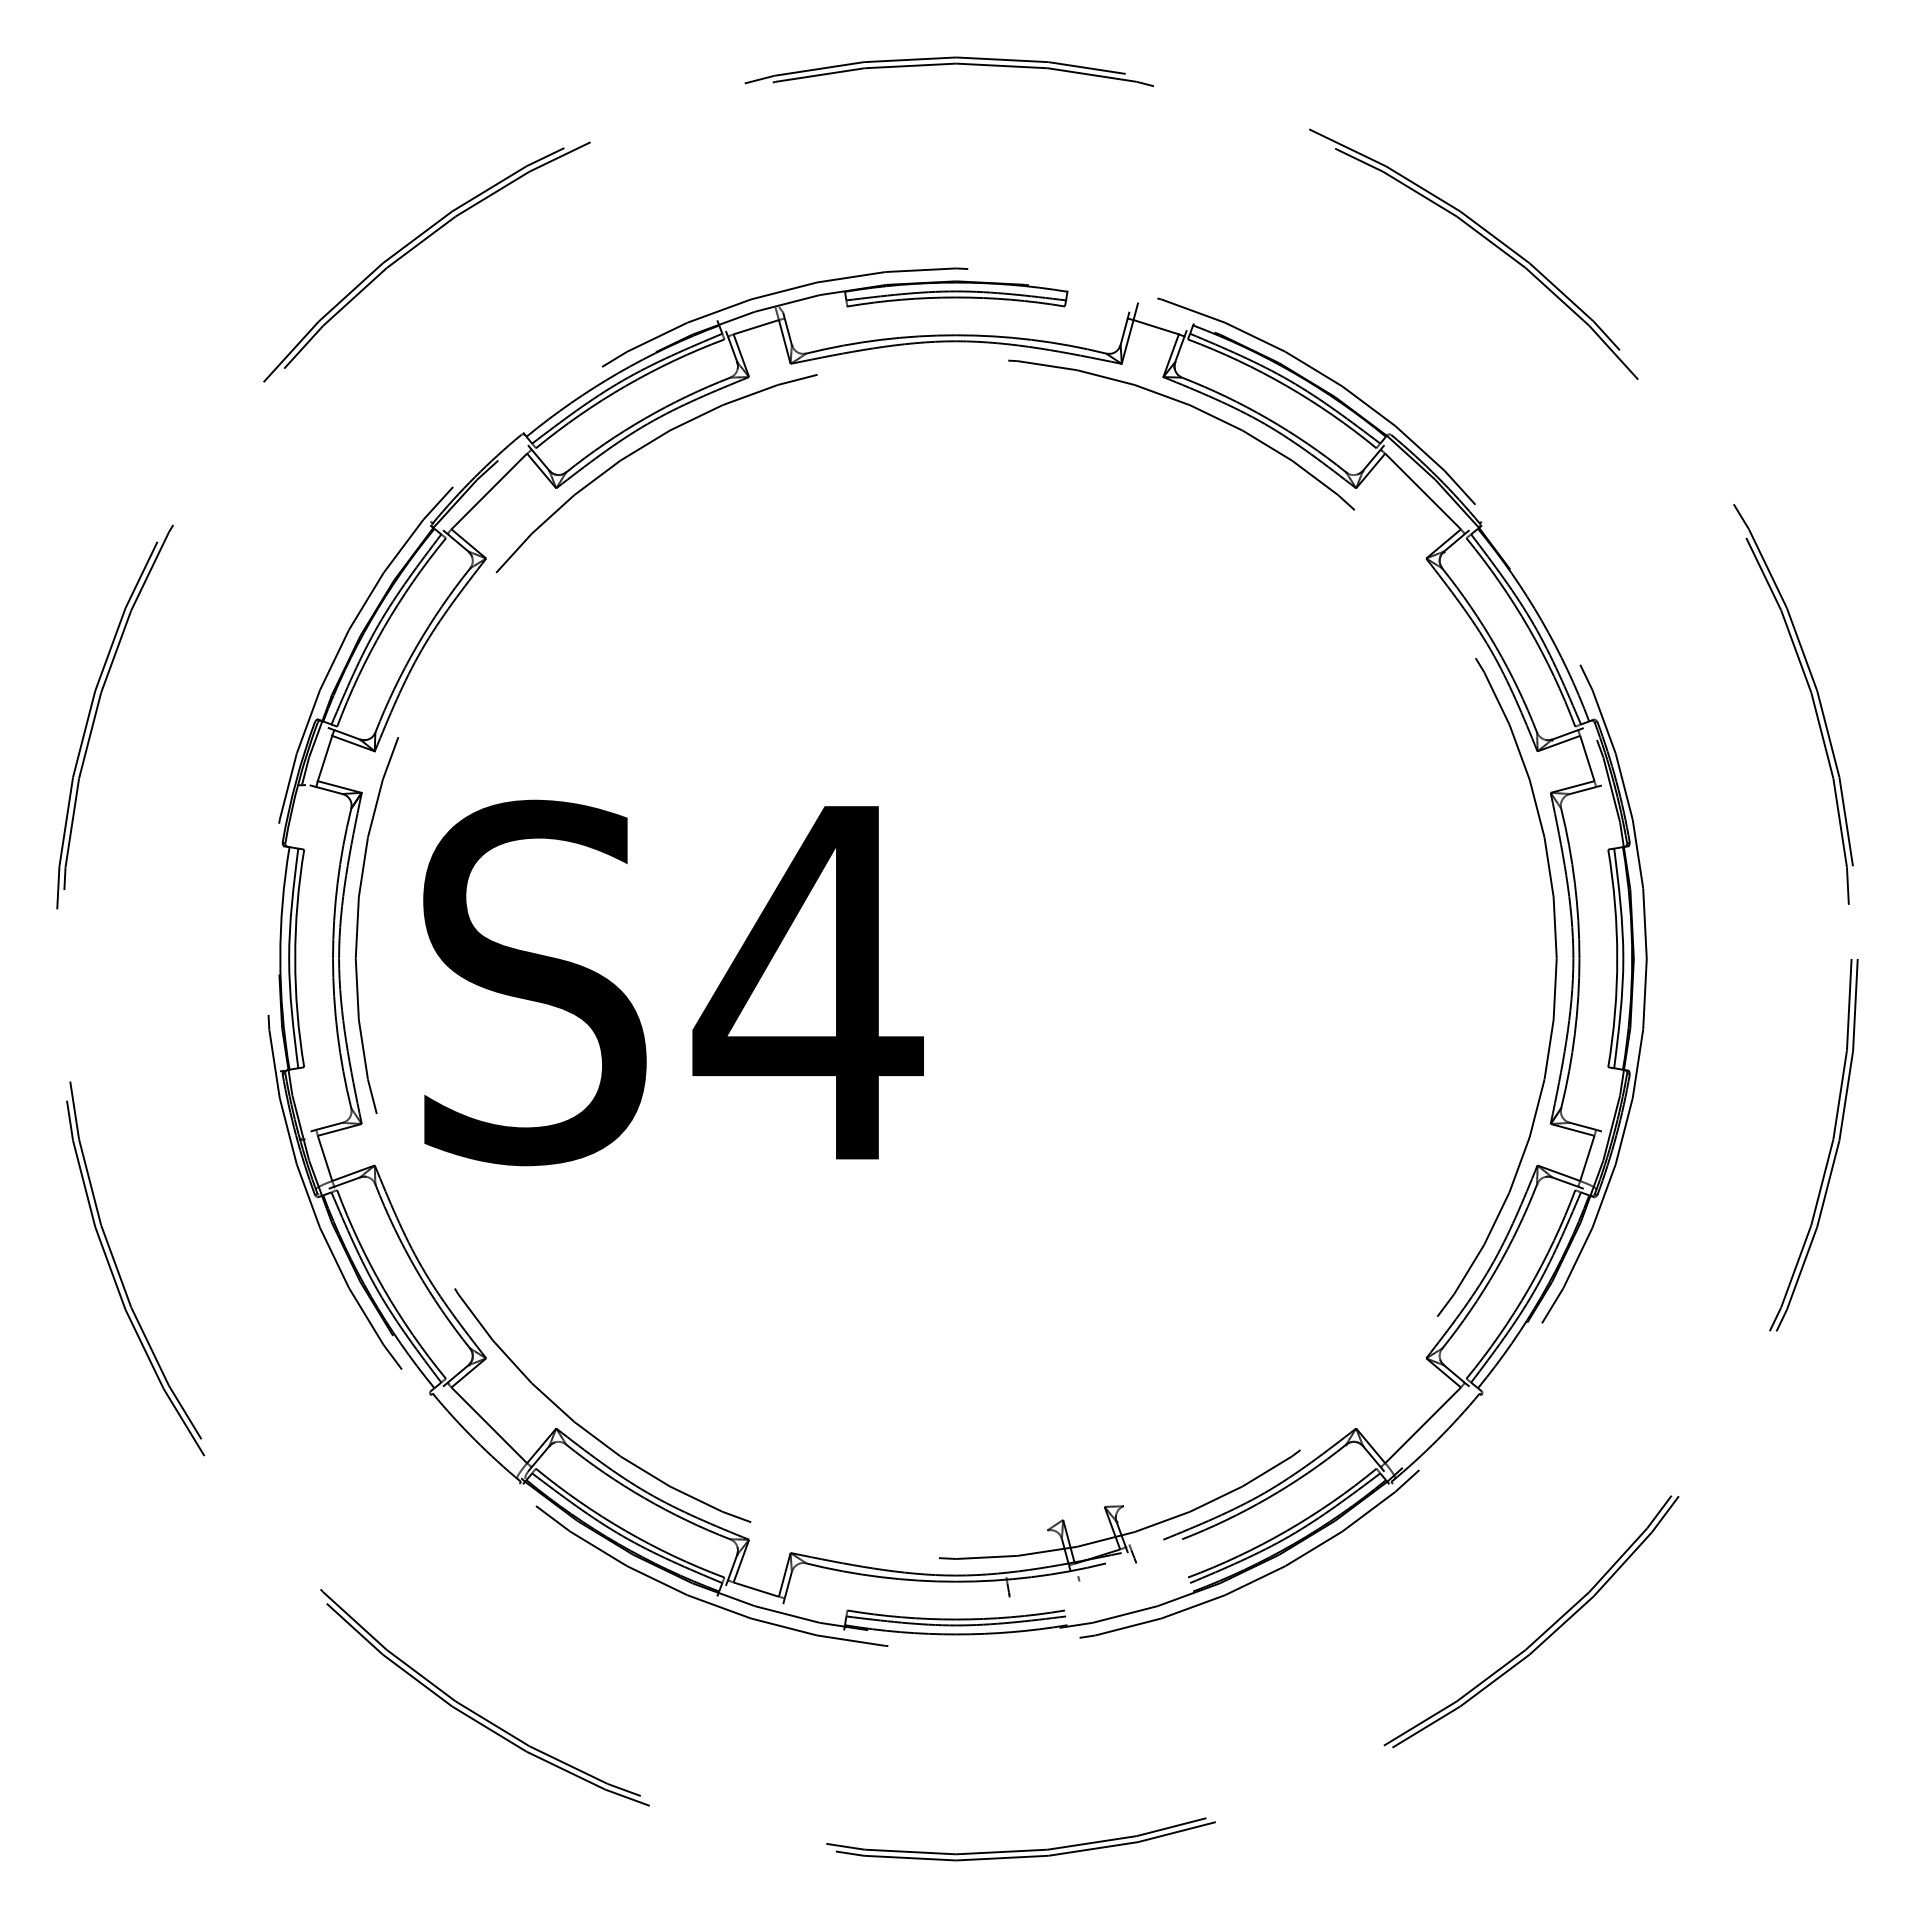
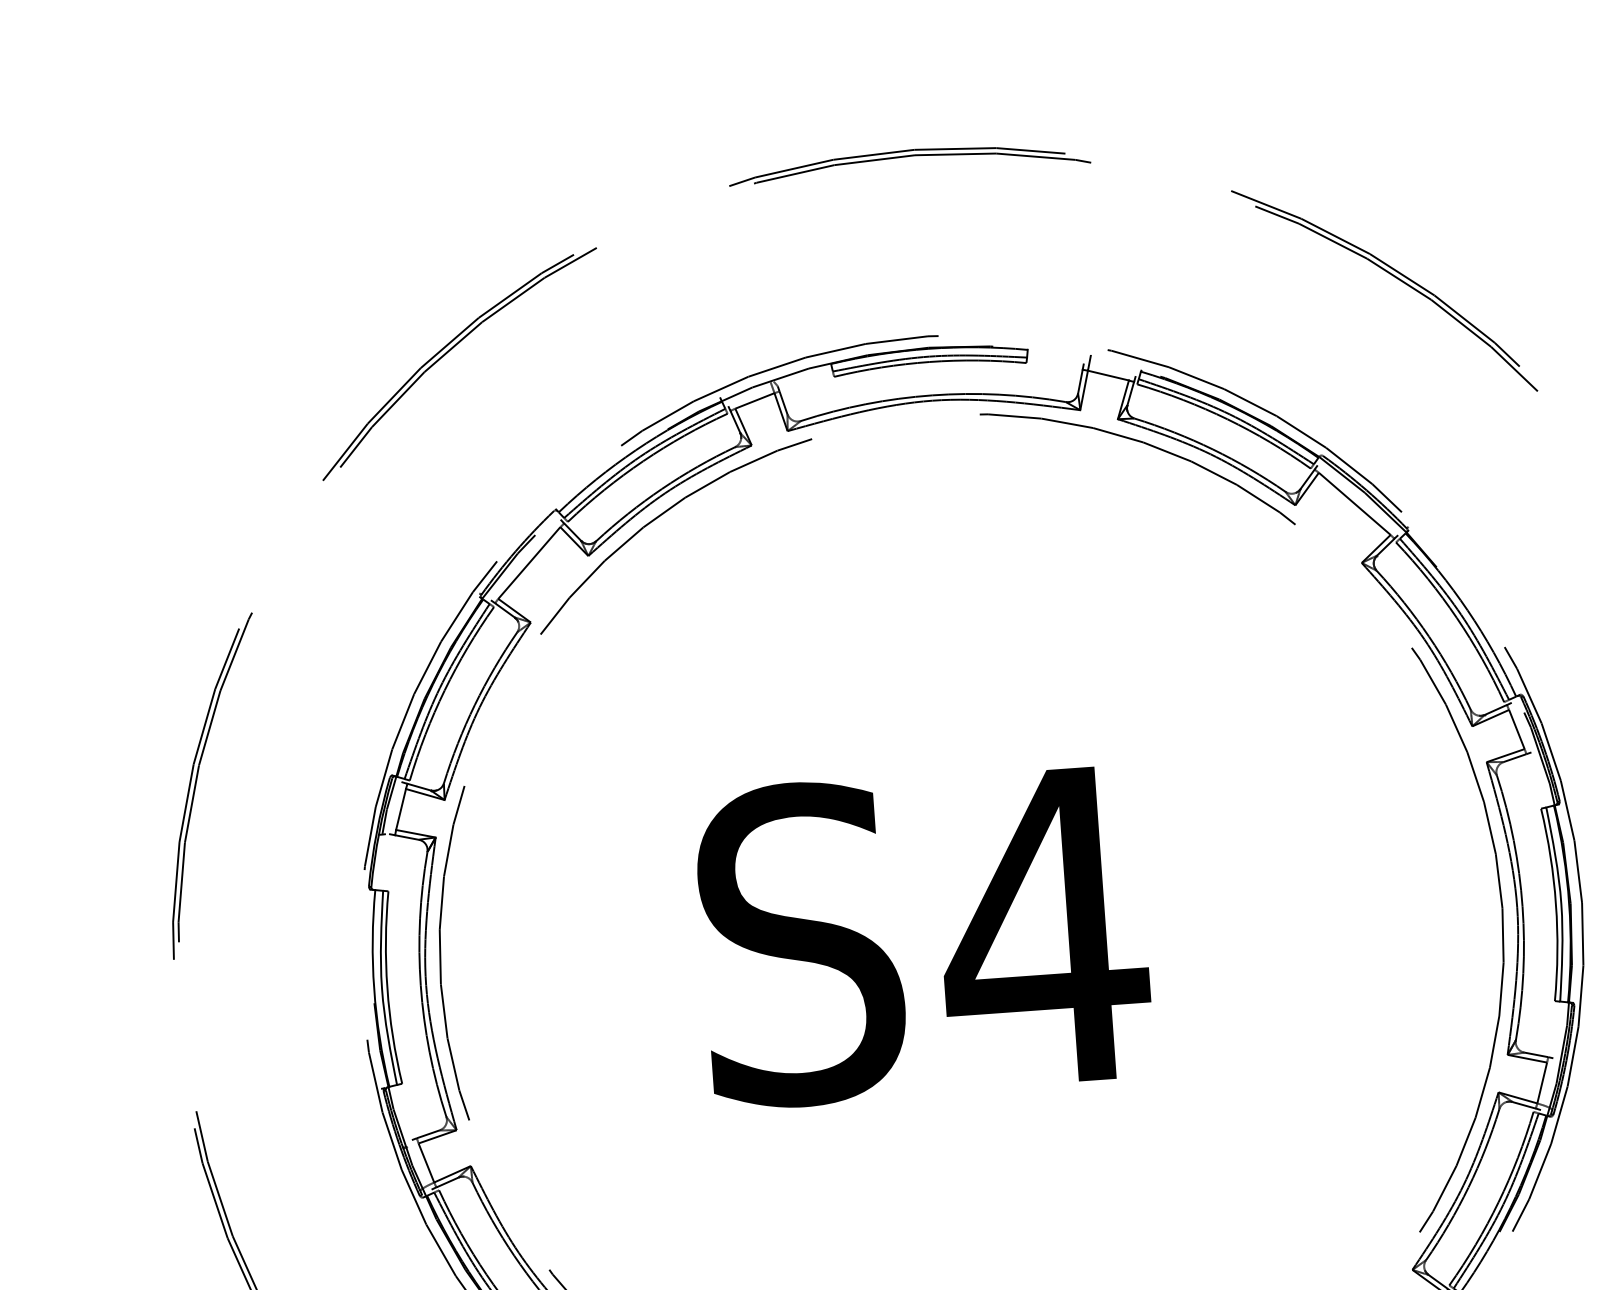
text: (673, 982) -> (924, 935), moved

